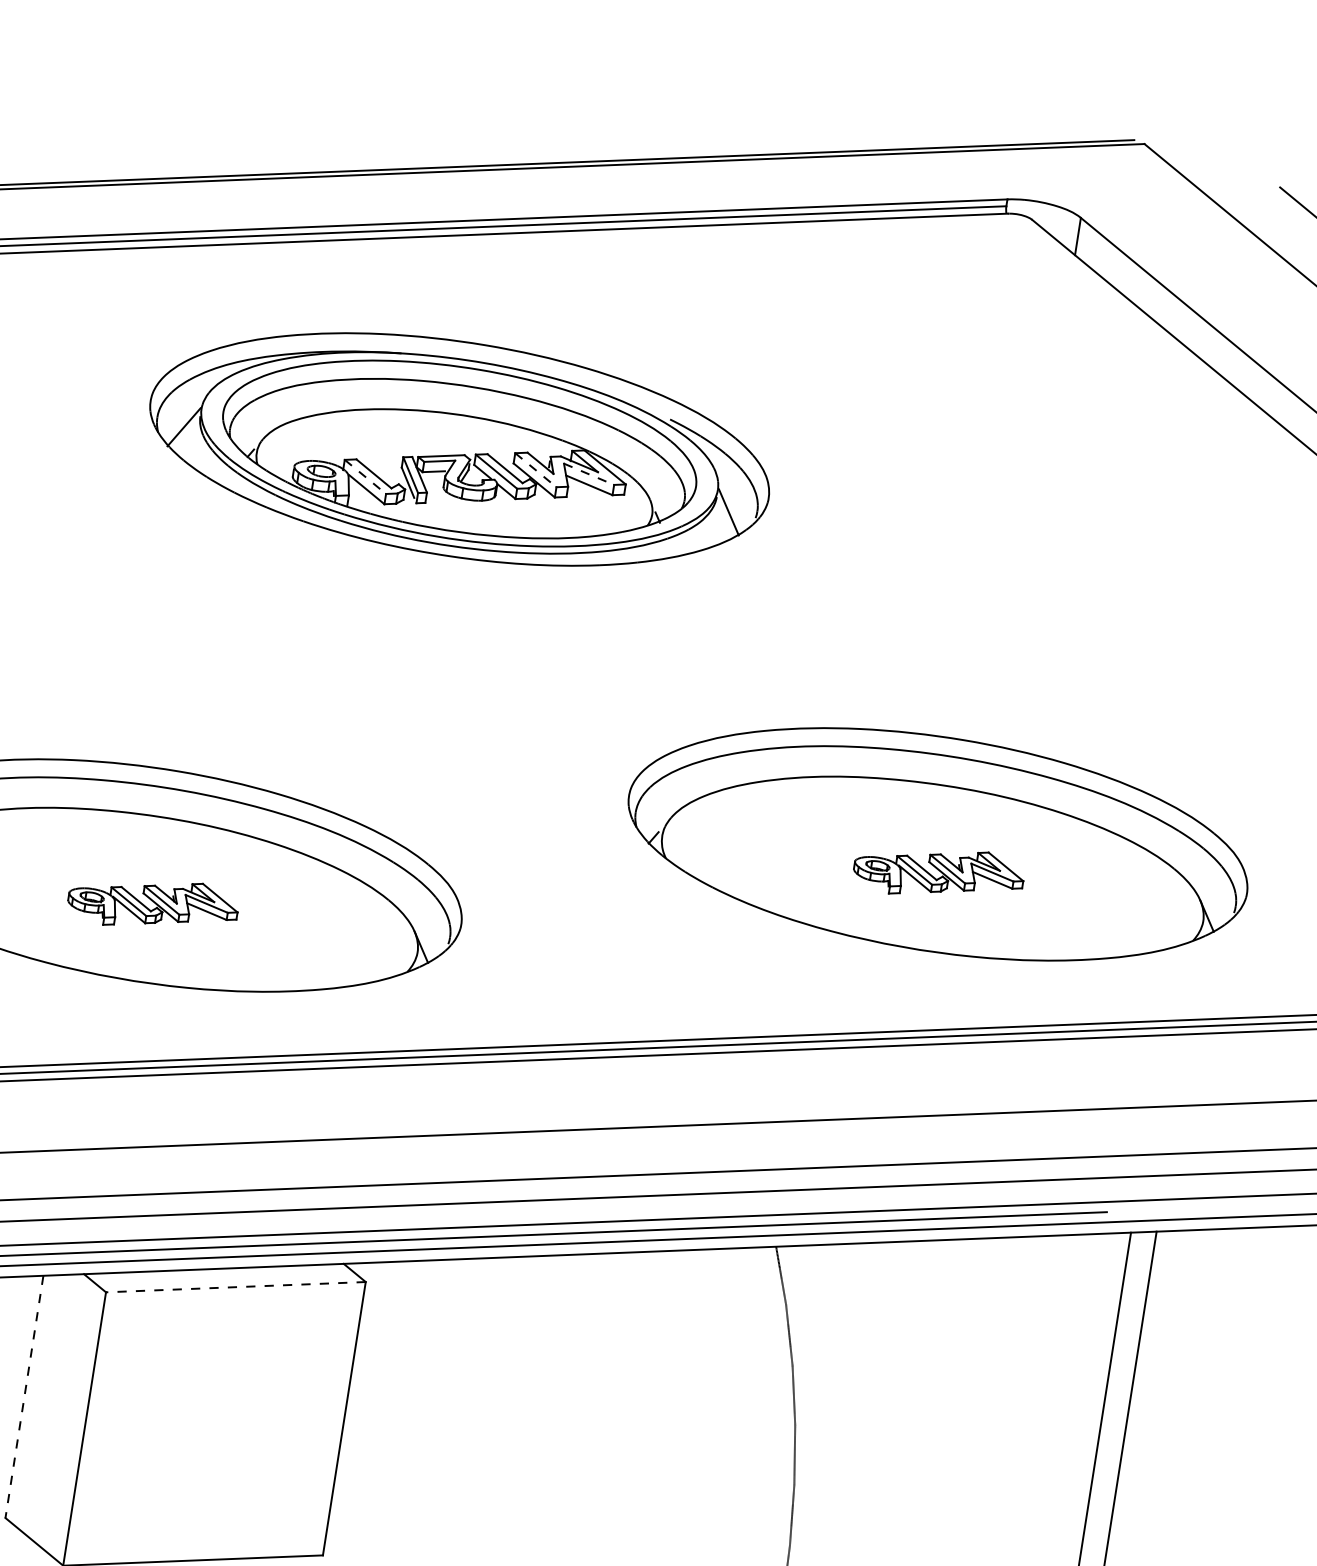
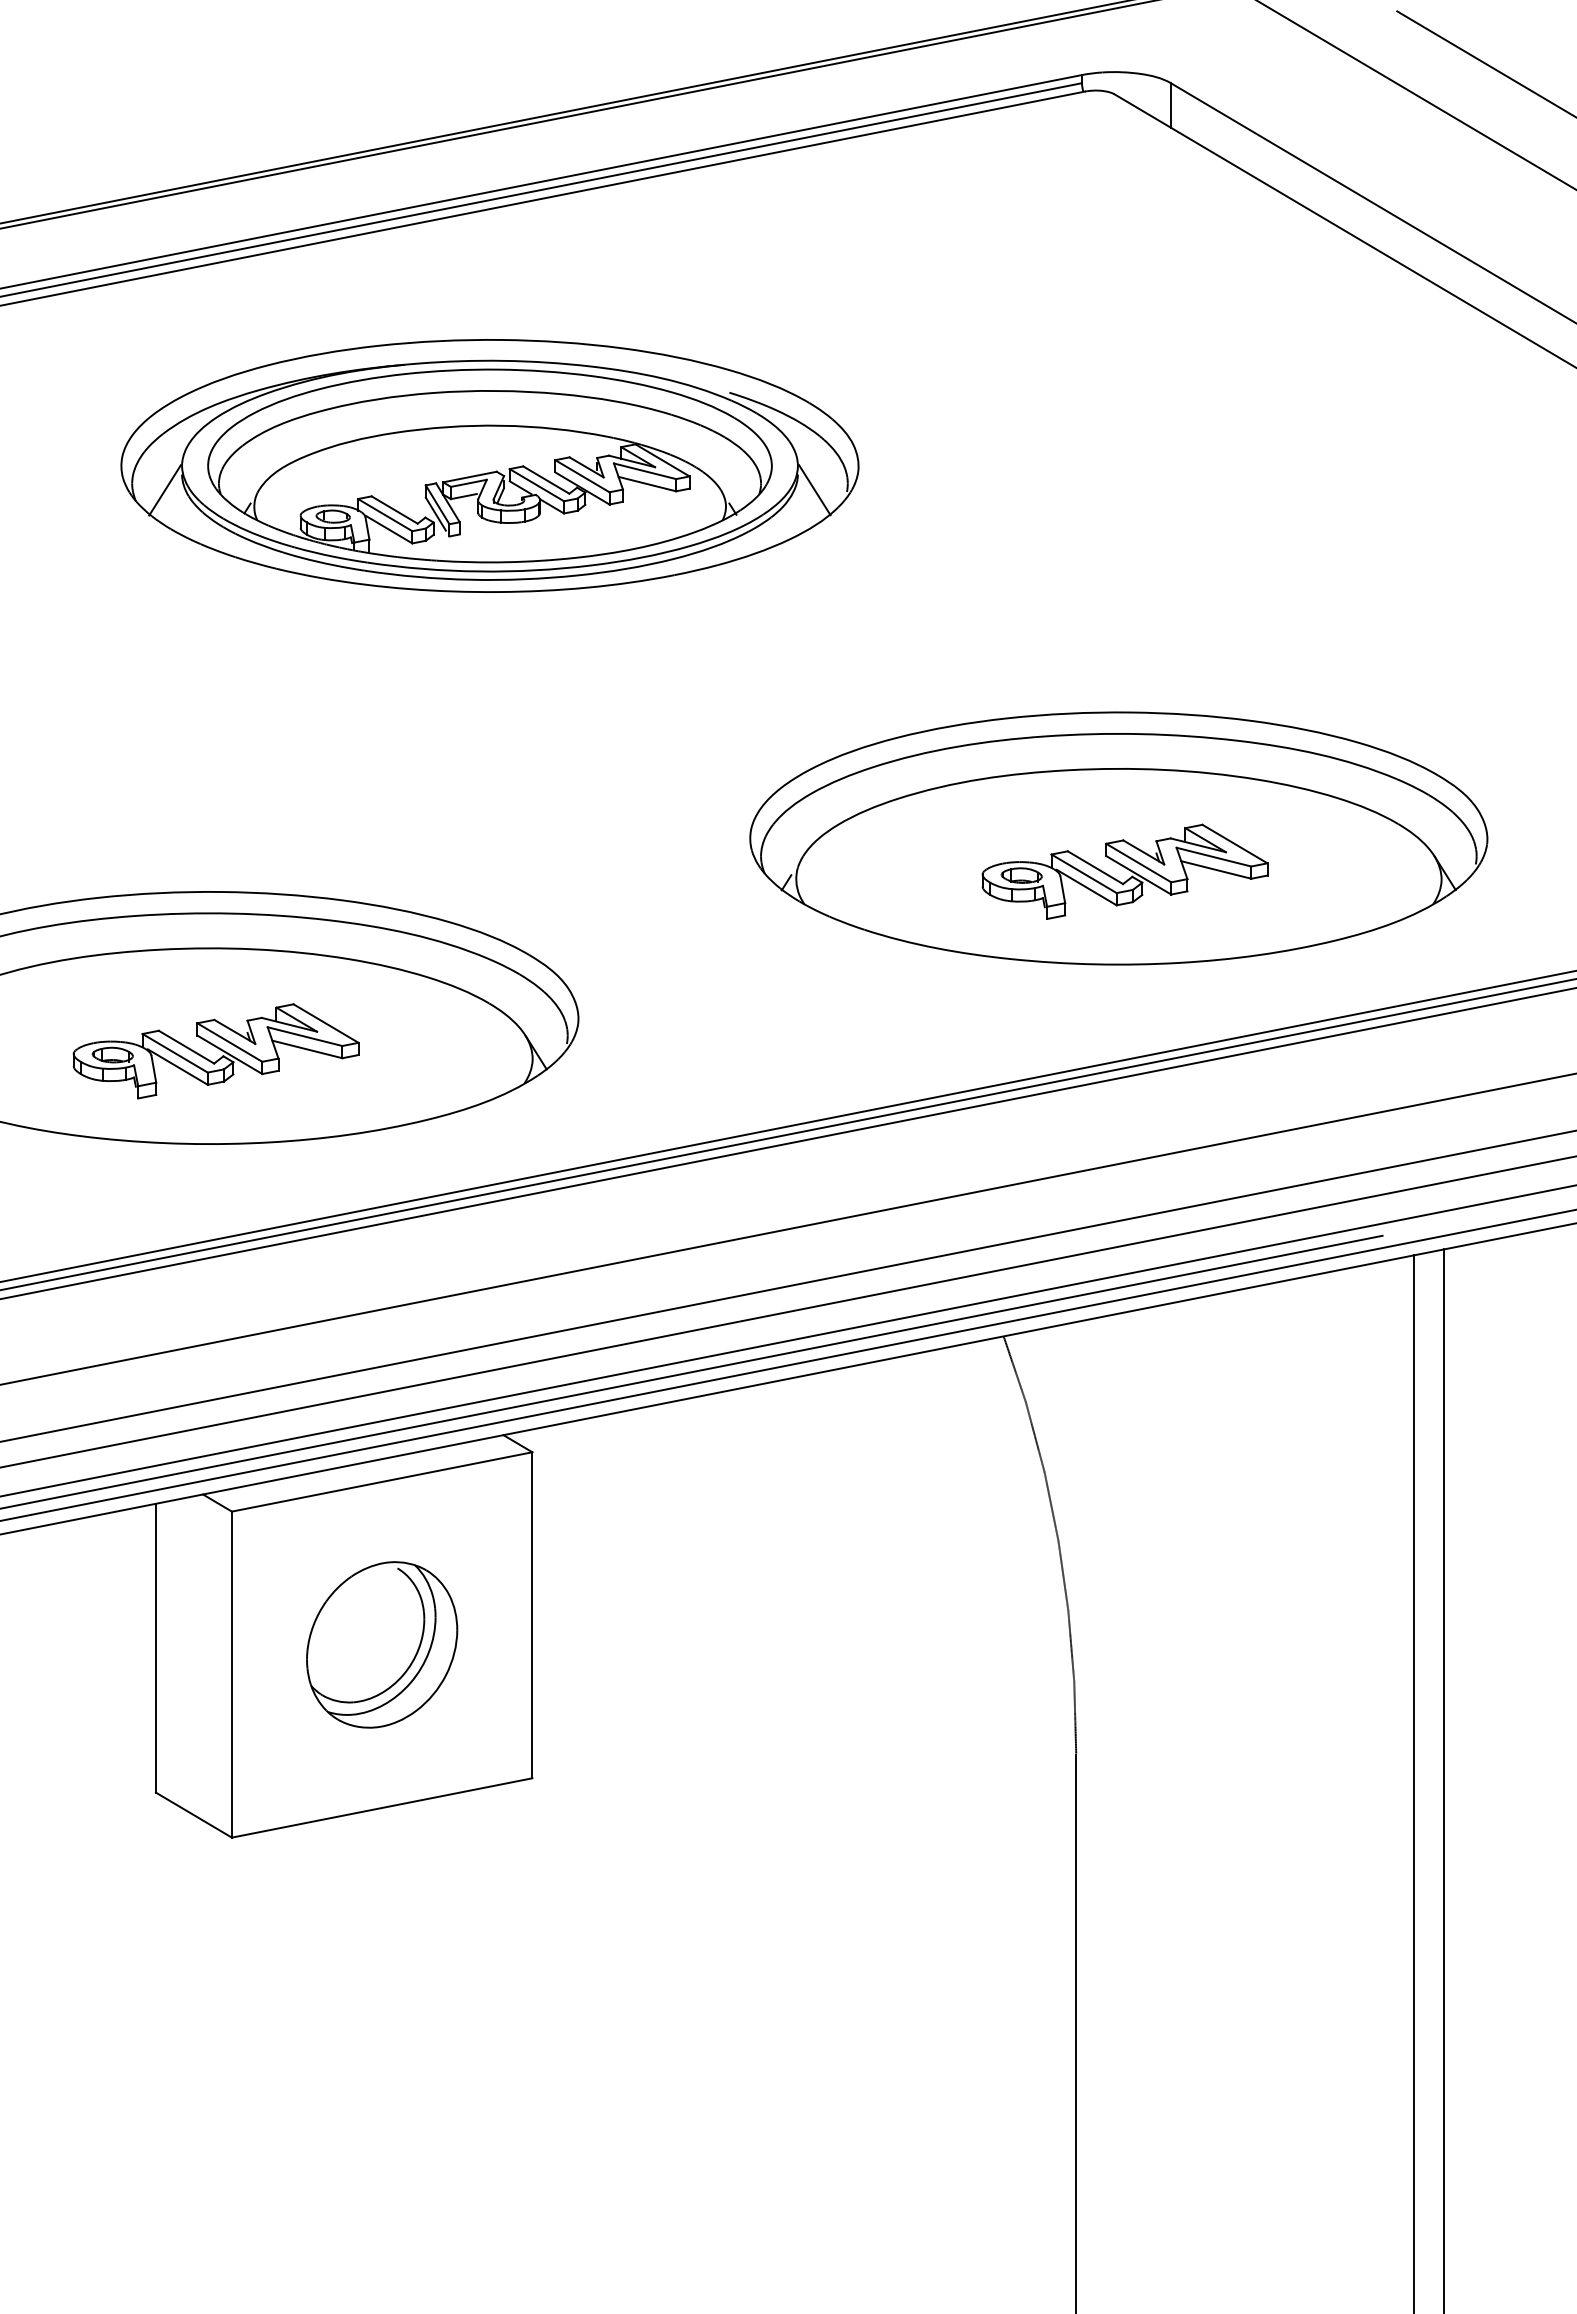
line: (535, 470) -> (582, 476), dashed -> solid
line: (589, 474) -> (645, 471), dashed -> solid
line: (365, 477) -> (385, 515), dashed -> solid
part: (938, 872) -> (1124, 871), size x1.43
part: (152, 904) -> (215, 1051), size x1.43
line: (235, 1287) -> (381, 1482), dashed -> solid
line: (24, 1397) -> (156, 1648), dashed -> solid
part: (214, 1423) -> (382, 1644), added

